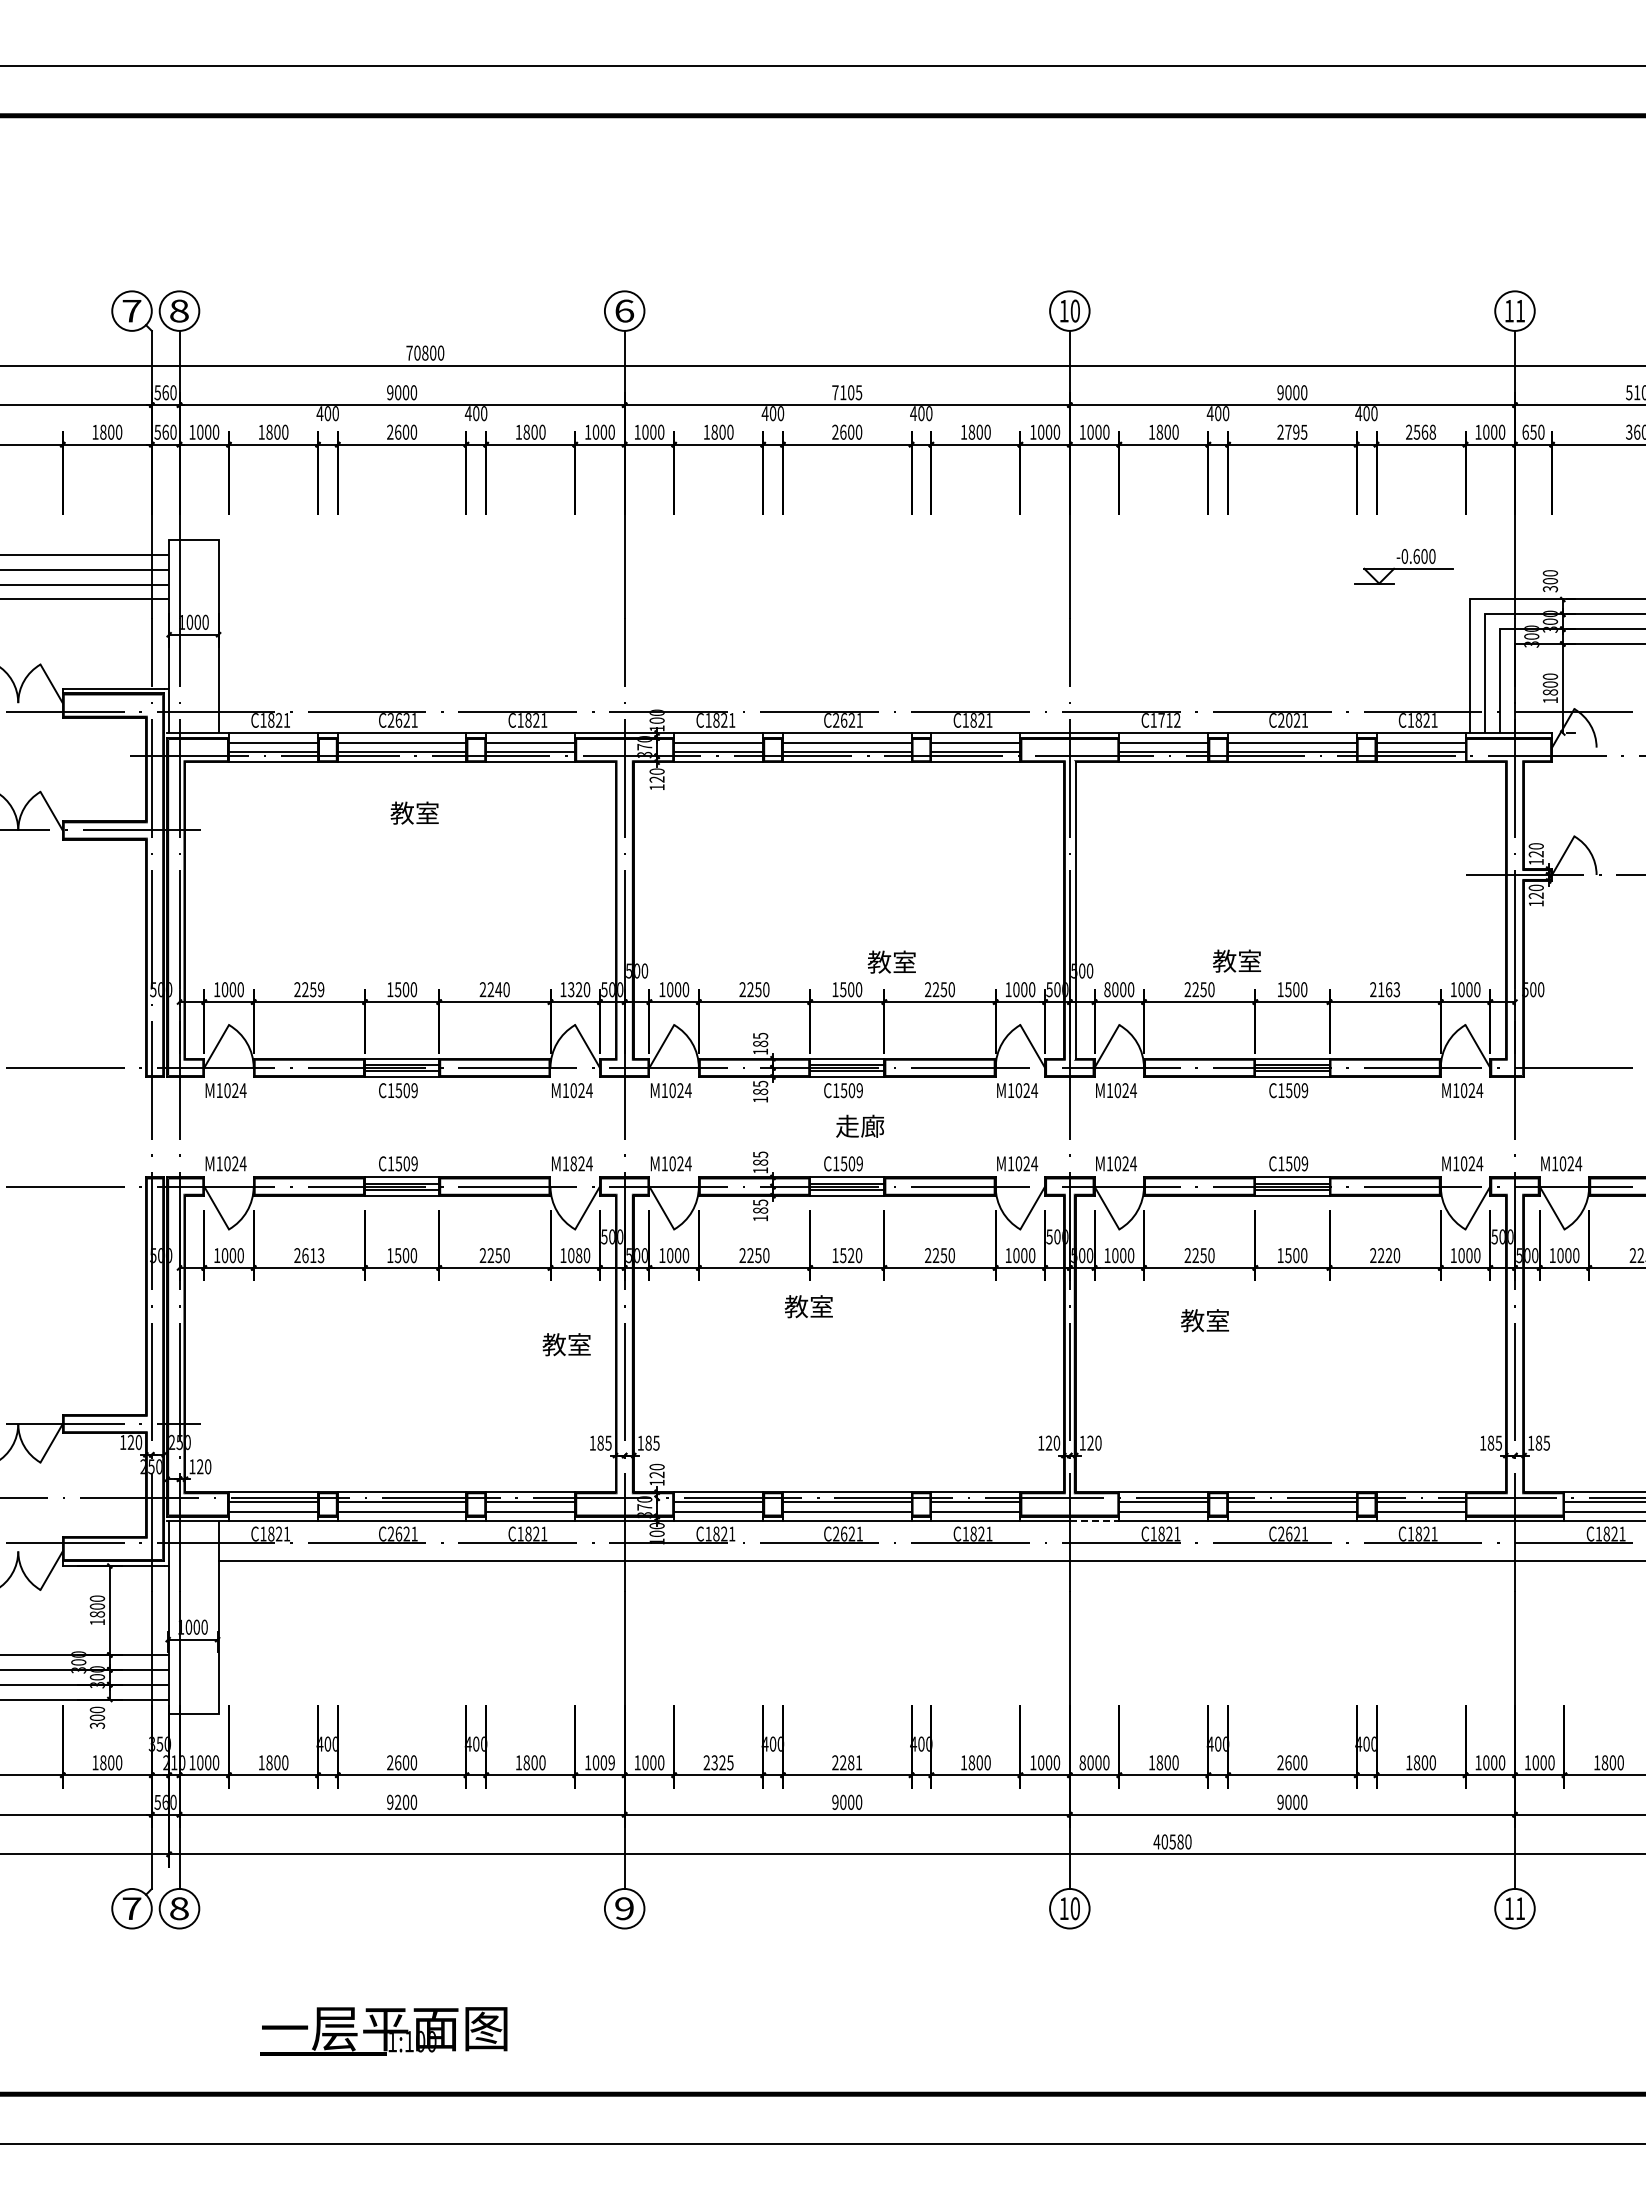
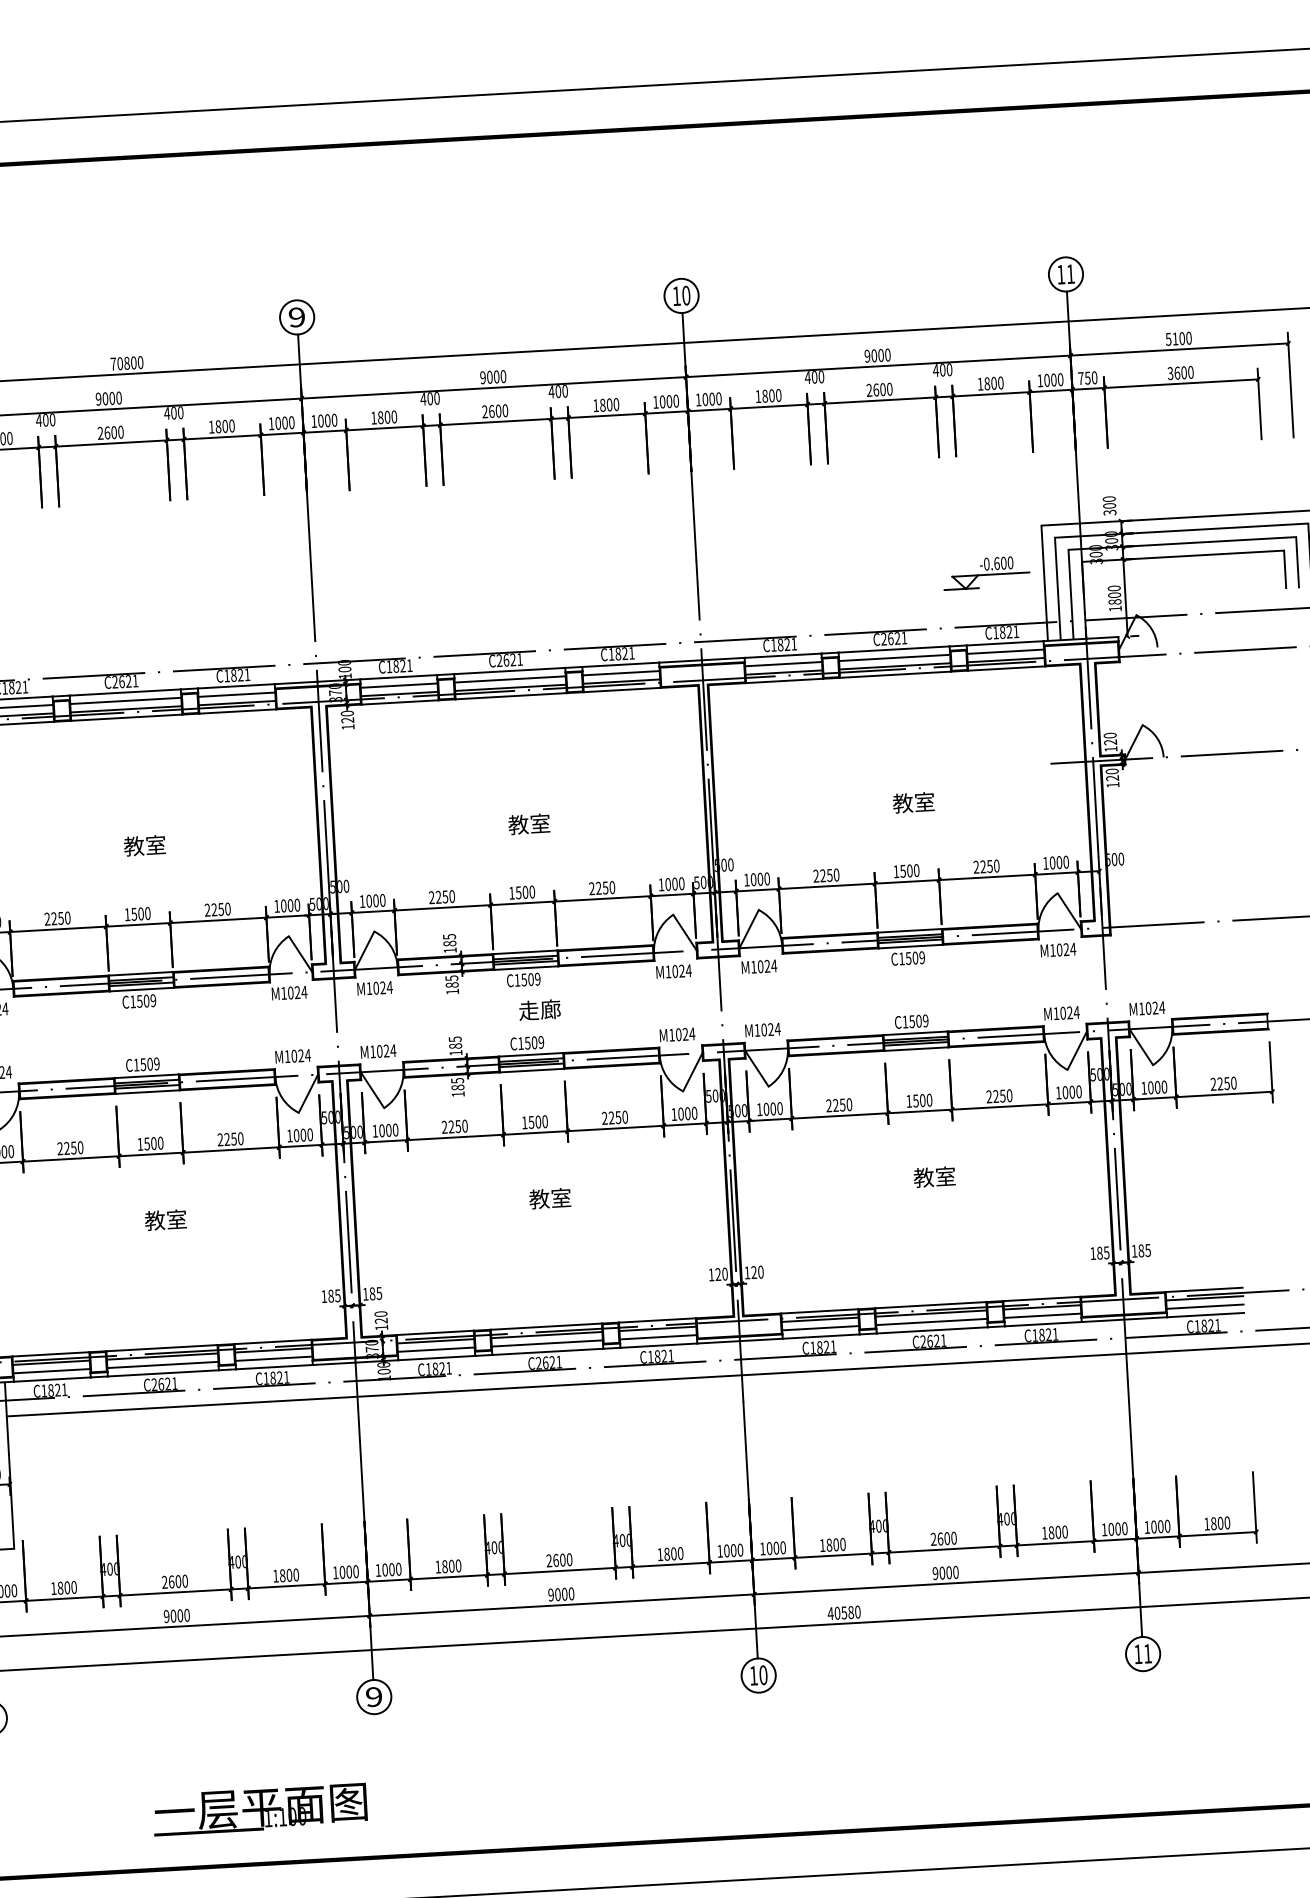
text: (624, 310) -> (296, 316), 6 -> 9
text: (847, 392) -> (493, 376), 7105 -> 9000
text: (1296, 431) -> (883, 388), 2795 -> 2600
text: (1421, 431) -> (991, 382), 2568 -> 1800
text: (1525, 431) -> (1080, 377), 650 -> 750
part: (1403, 566) -> (986, 572), moved
text: (1169, 720) -> (787, 644), C1712 -> C1821
text: (1289, 720) -> (891, 638), C2021 -> C2621
text: (414, 812) -> (144, 845), moved
fill: (1074, 910) -> (714, 813), added
text: (1236, 960) -> (913, 802), moved
text: (891, 961) -> (528, 823), moved
text: (320, 989) -> (67, 917), 2259 -> 2250
text: (498, 989) -> (220, 909), 2240 -> 2250
text: (575, 989) -> (287, 905), 1320 -> 1000
text: (1107, 989) -> (746, 879), 8000 -> 1000
text: (1389, 989) -> (990, 866), 2163 -> 2250
text: (573, 1163) -> (294, 1055), M1824 -> M1024
text: (313, 1255) -> (74, 1147), 2613 -> 2250
text: (579, 1255) -> (303, 1135), 1080 -> 1000
text: (851, 1255) -> (538, 1122), 1520 -> 1500
text: (1388, 1255) -> (1002, 1096), 2220 -> 2250
text: (808, 1306) -> (549, 1198), moved
text: (1204, 1320) -> (934, 1176), moved
text: (566, 1344) -> (165, 1219), moved
line: (1094, 1521) -> (761, 1339), dashed -> solid
text: (611, 1762) -> (355, 1571), 1009 -> 1000
text: (718, 1762) -> (448, 1566), 2325 -> 1800
text: (851, 1762) -> (563, 1559), 2281 -> 2600
text: (1082, 1762) -> (762, 1548), 8000 -> 1000
text: (397, 1802) -> (172, 1616), 9200 -> 9000
text: (383, 2031) -> (260, 1809), moved

